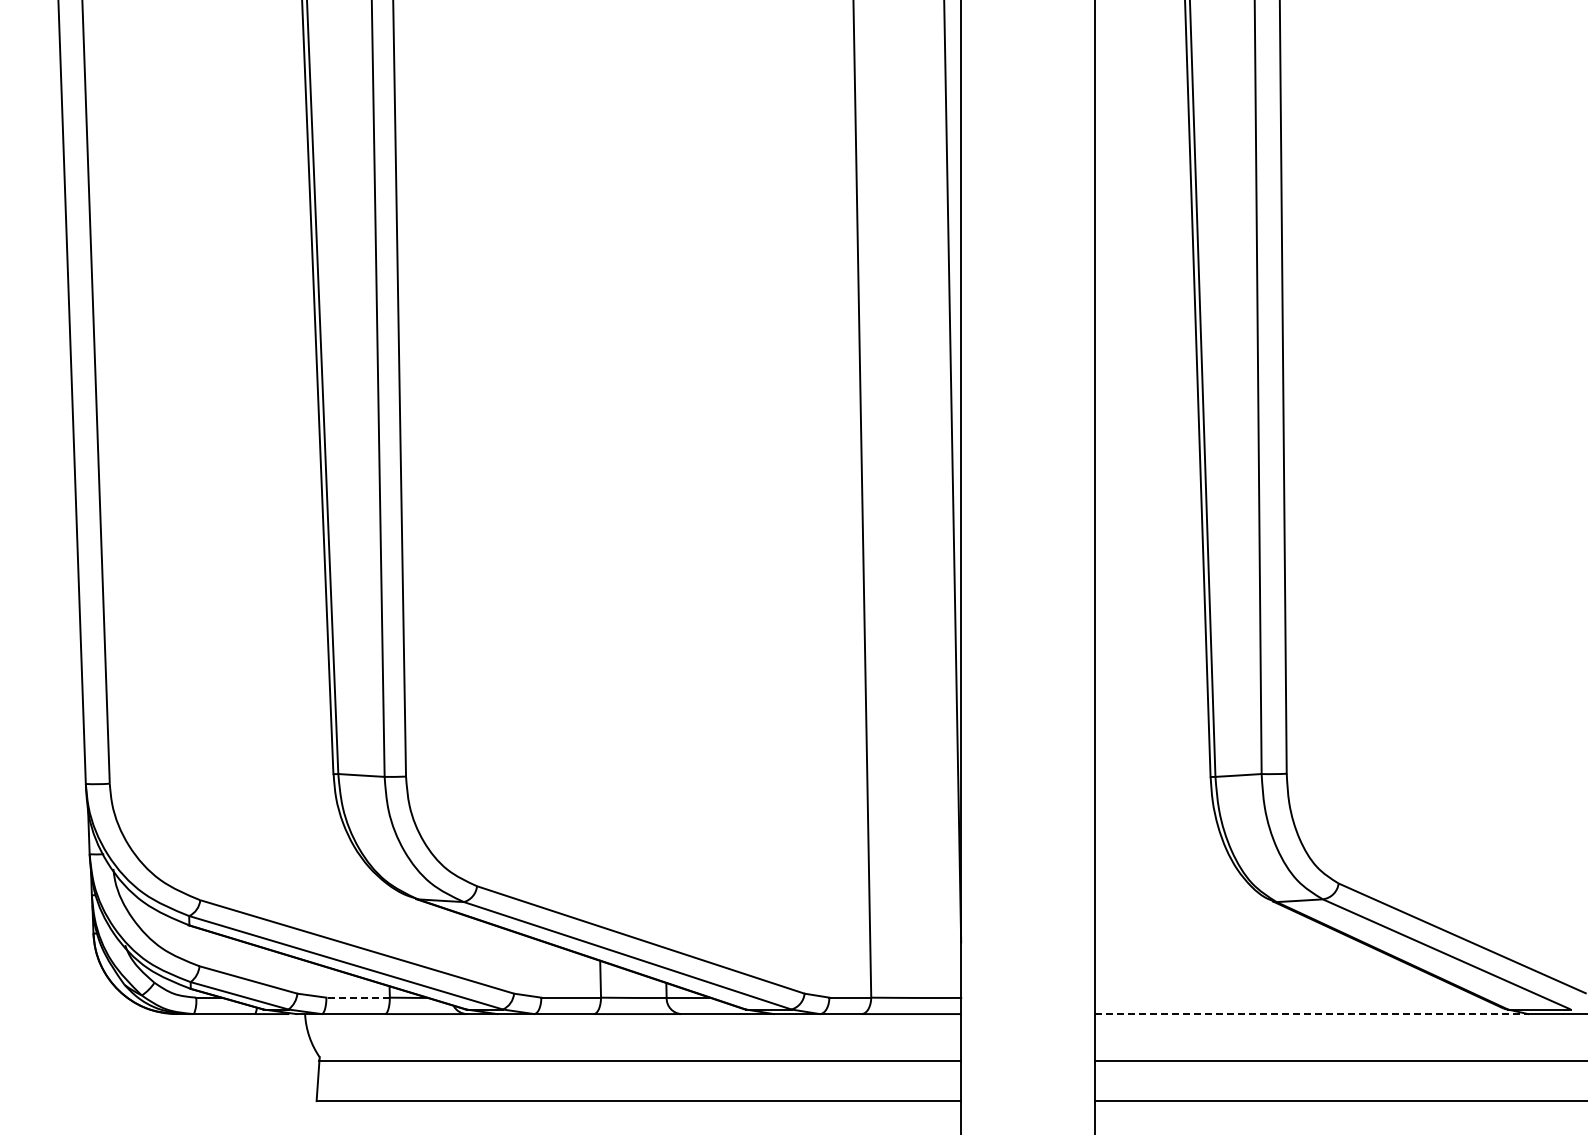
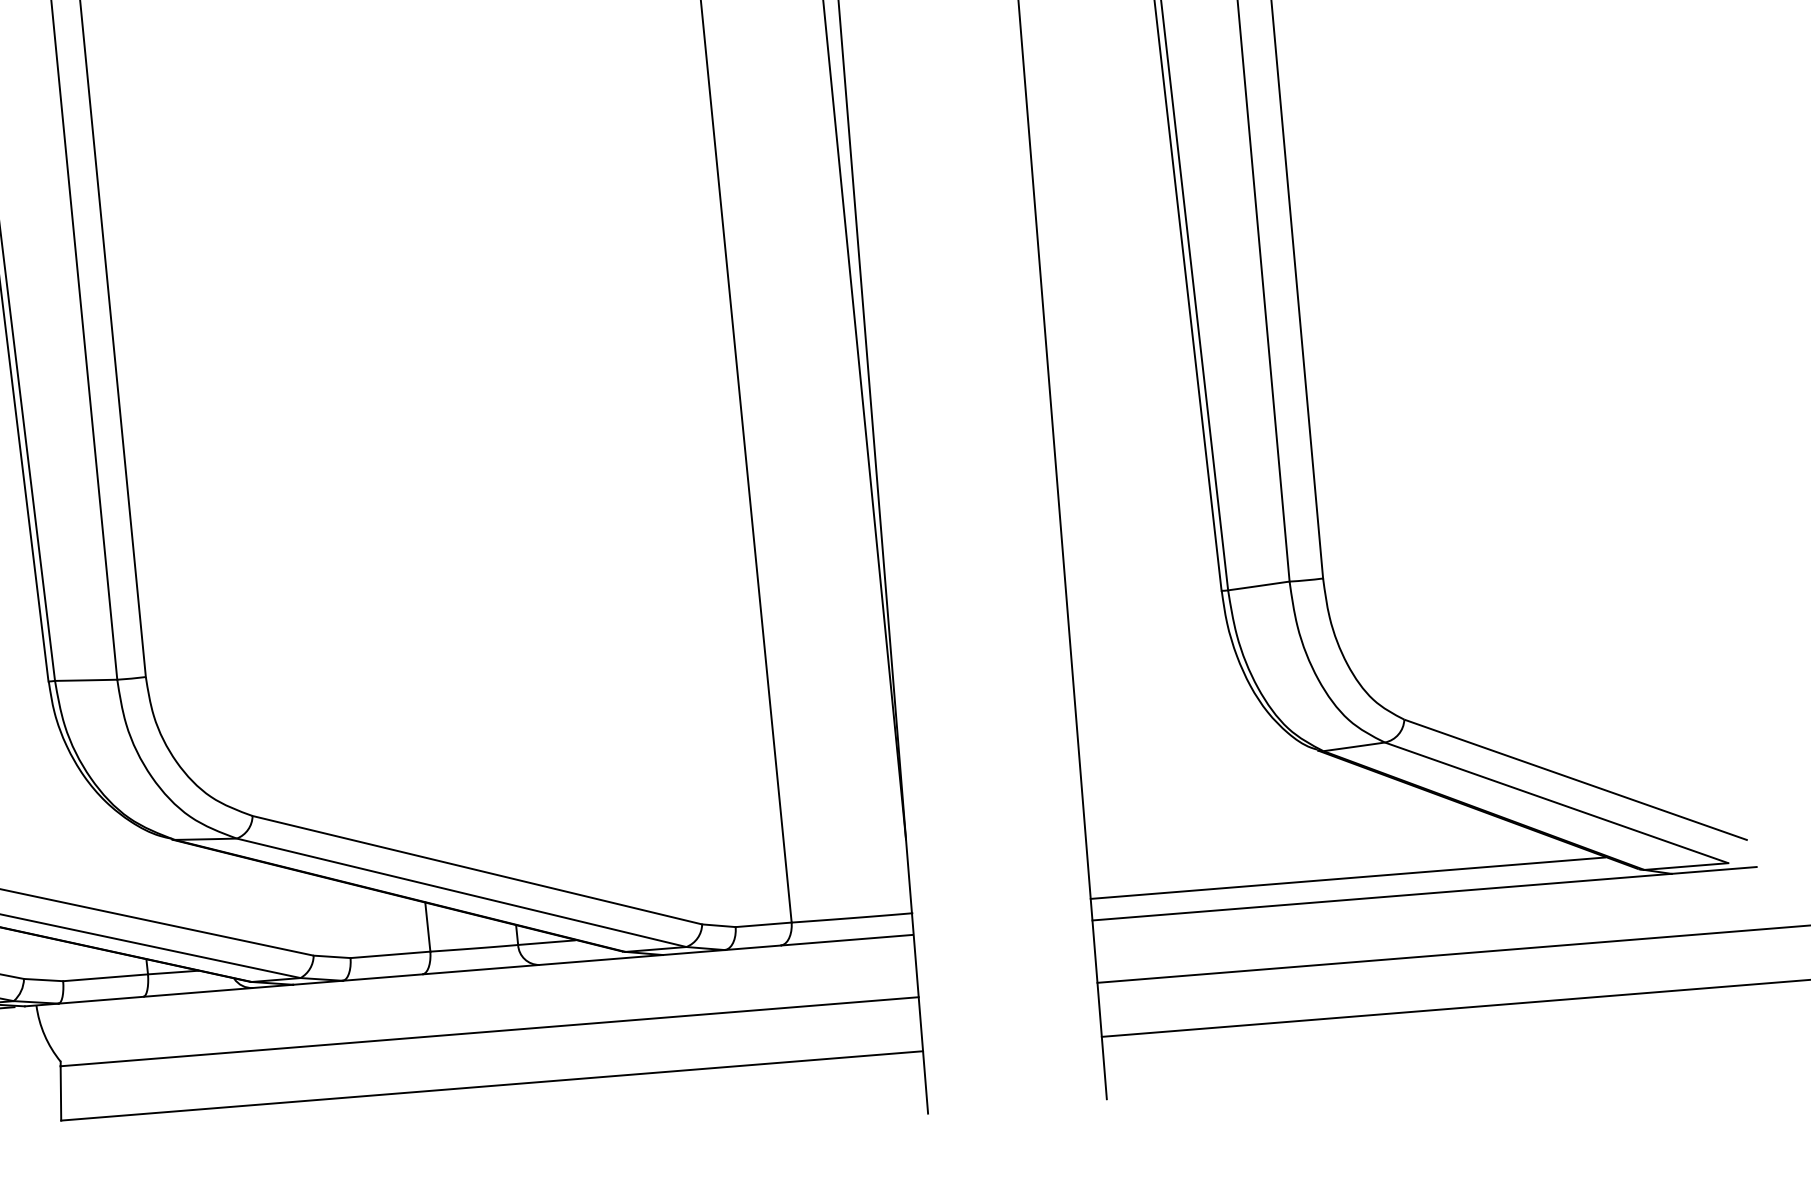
line: (358, 997) -> (106, 977), dashed -> solid
line: (1286, 997) -> (1346, 877), added
line: (1311, 1014) -> (1382, 897), dashed -> solid

